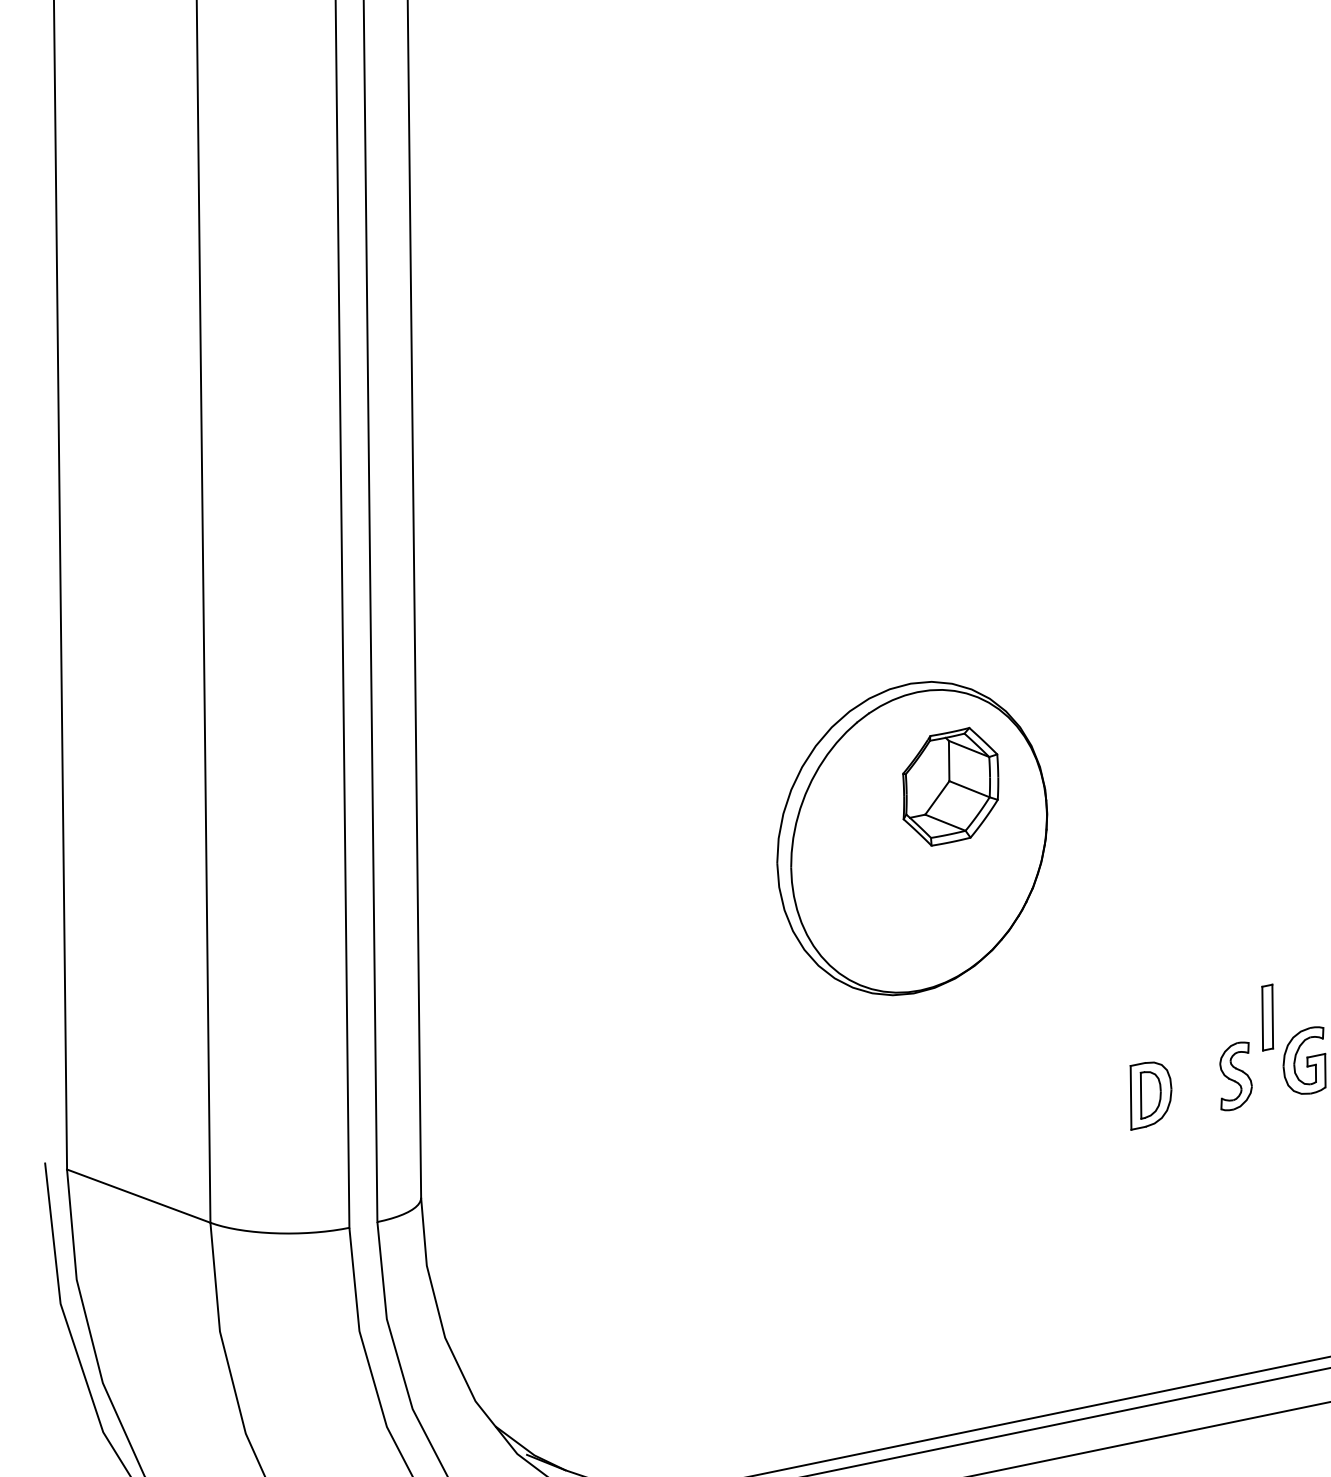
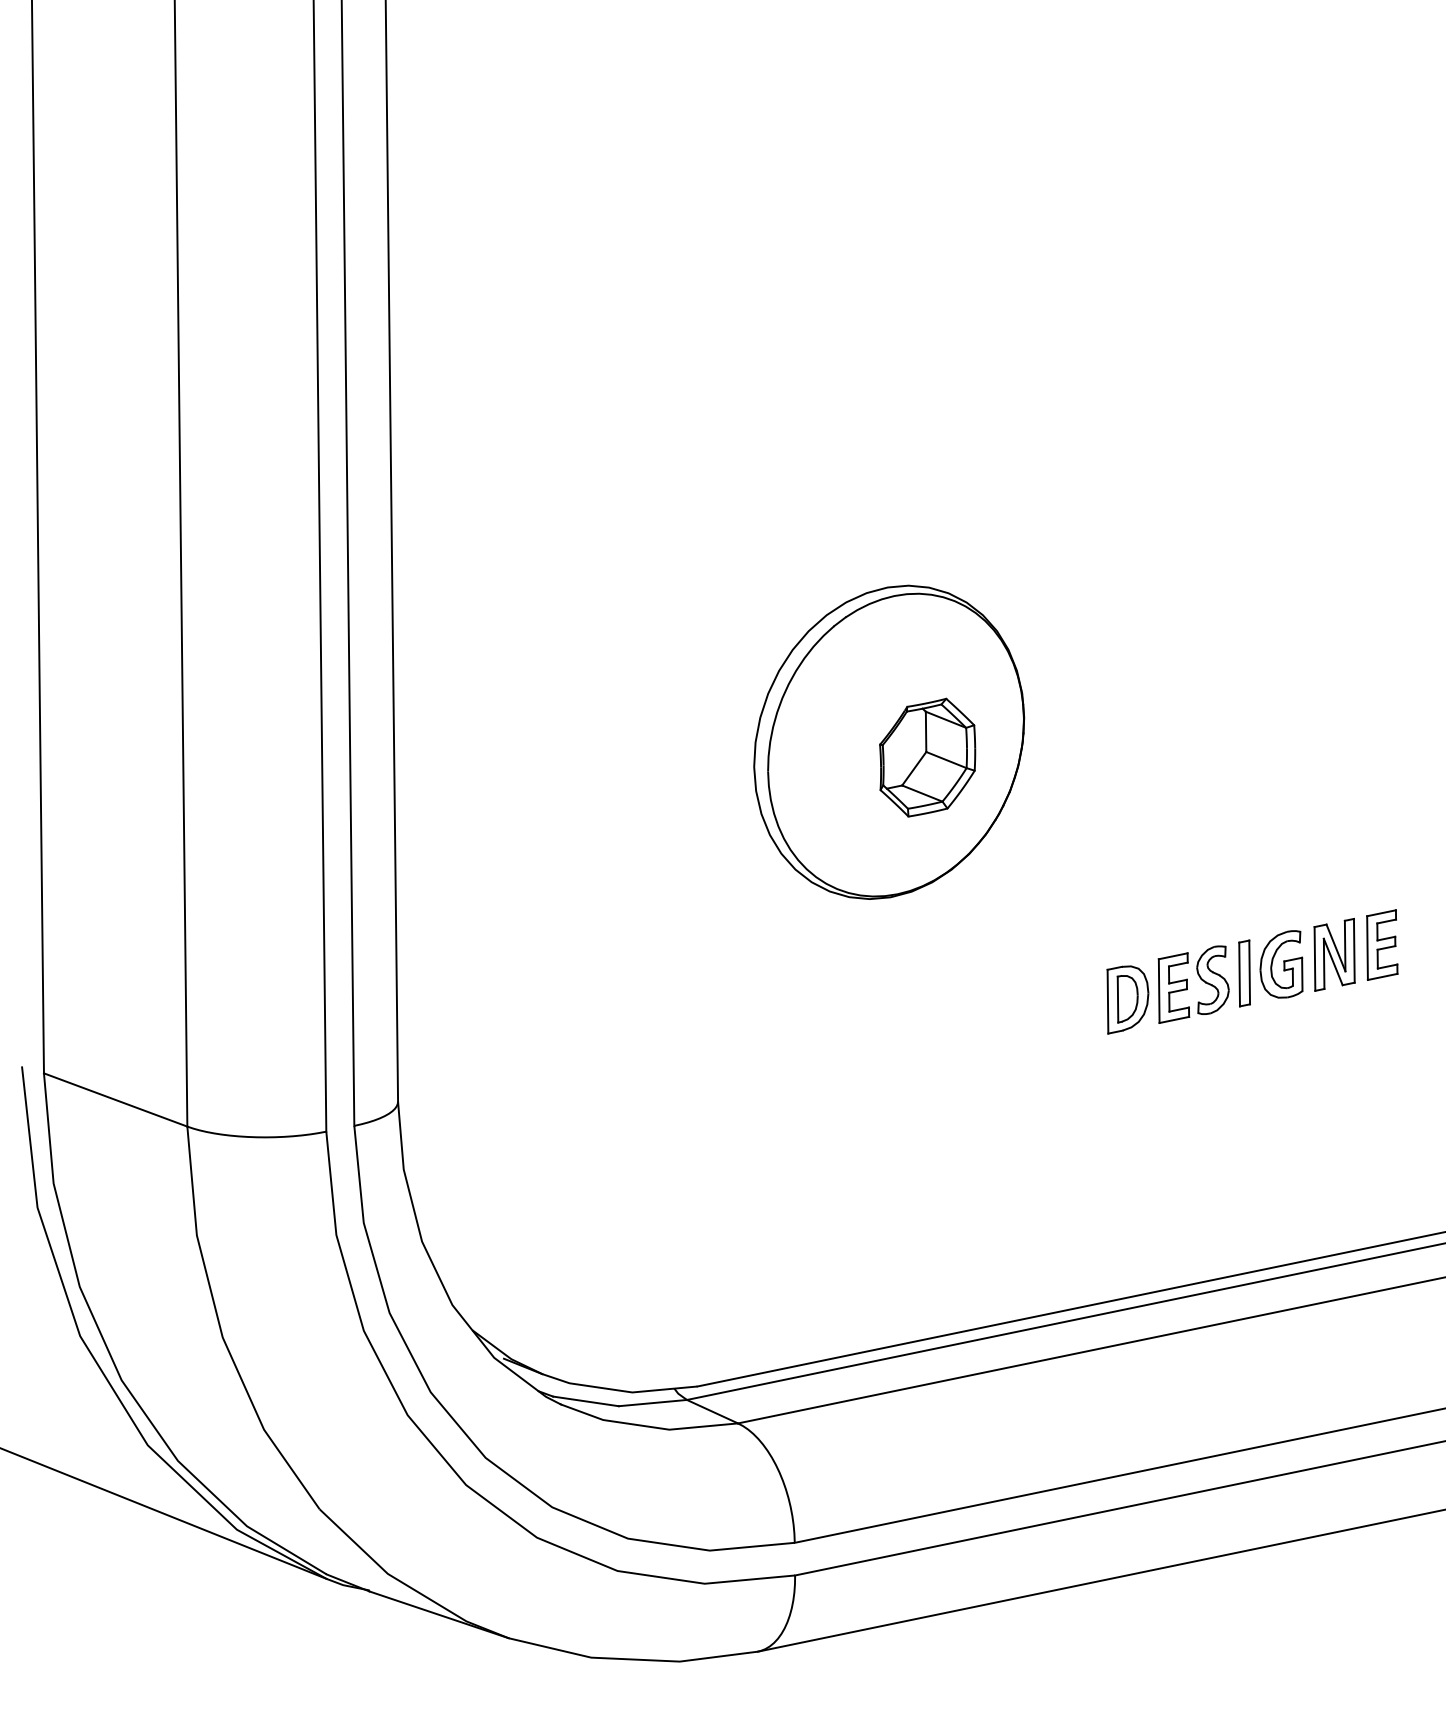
part: (950, 786) -> (927, 757), moved
part: (1267, 1017) -> (1244, 973), moved
part: (1196, 1083) -> (1173, 987), added

